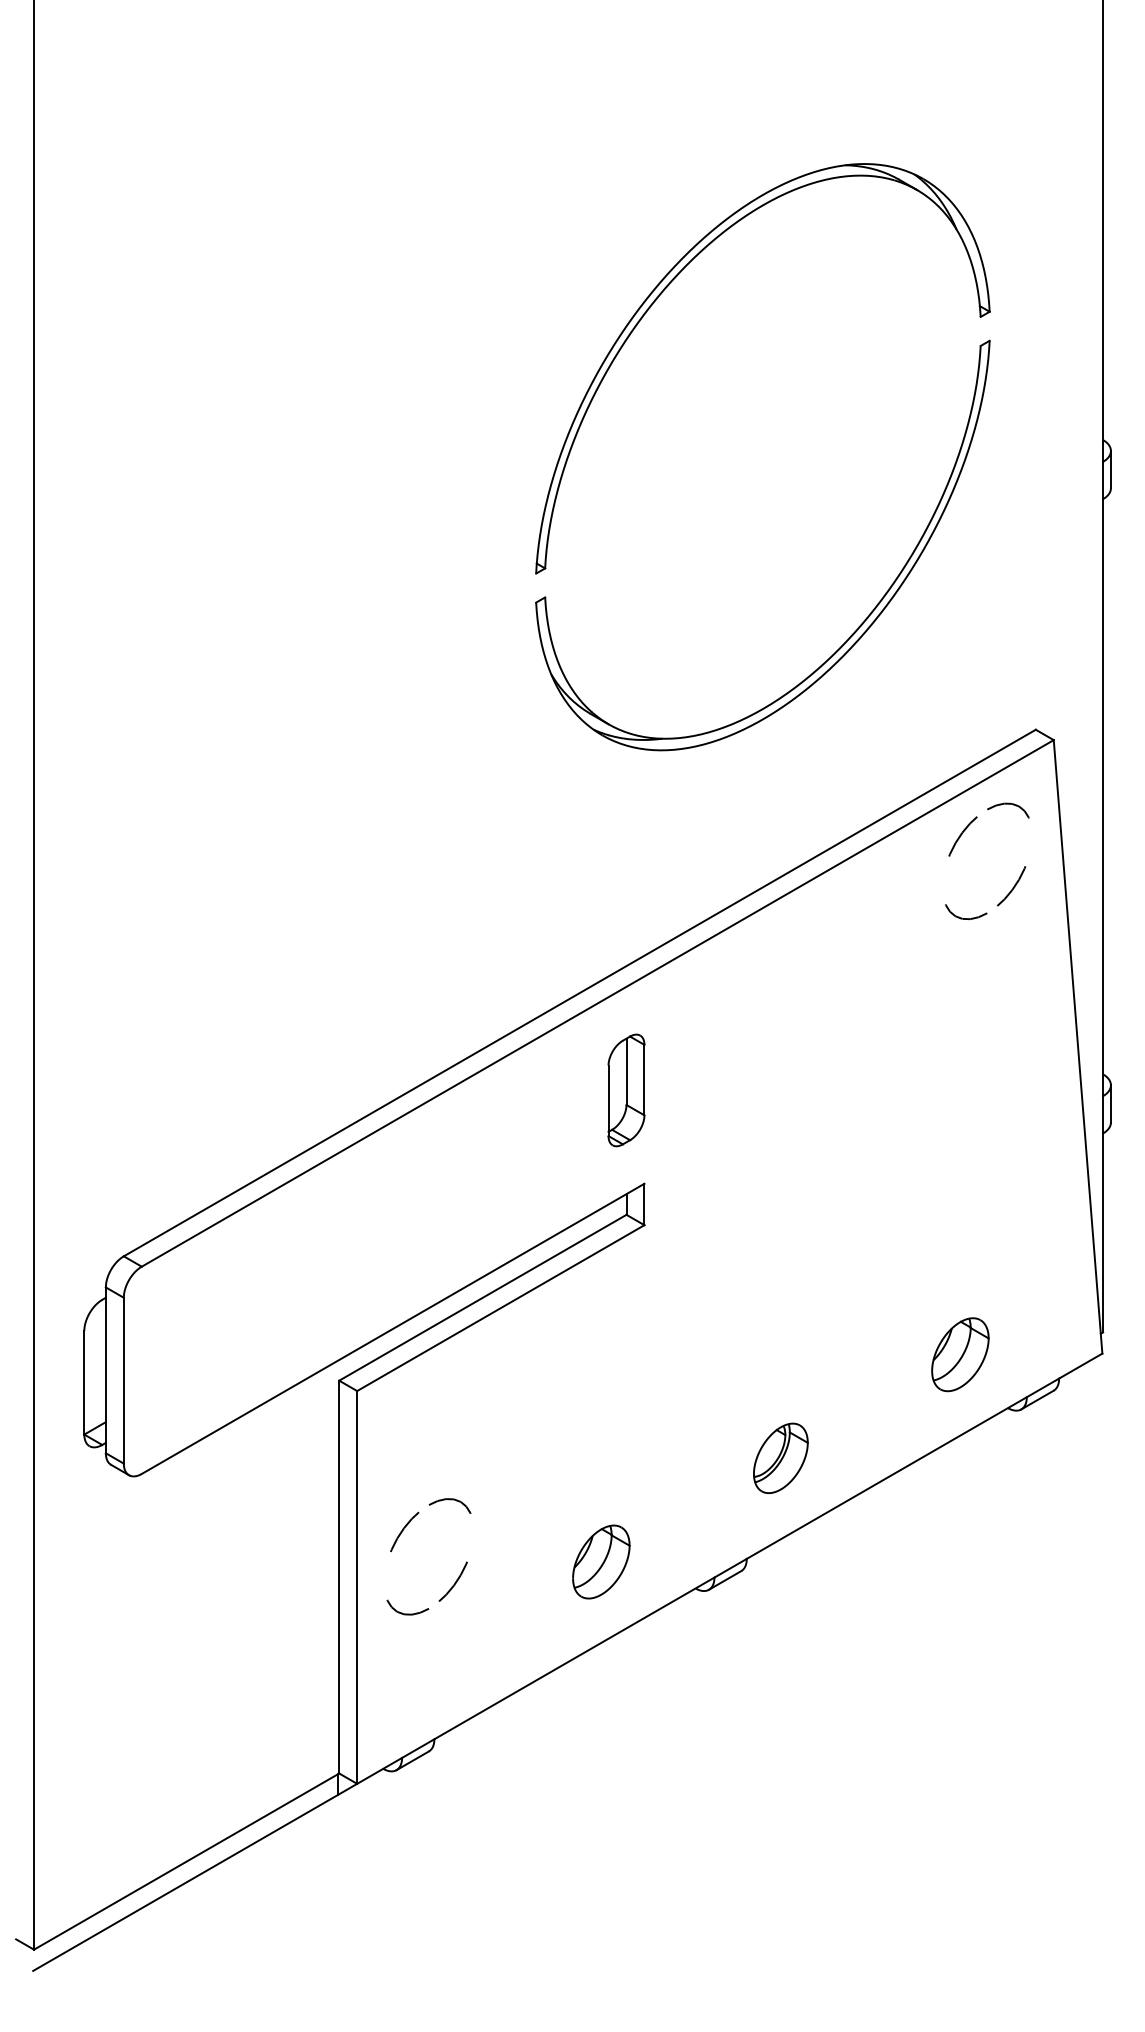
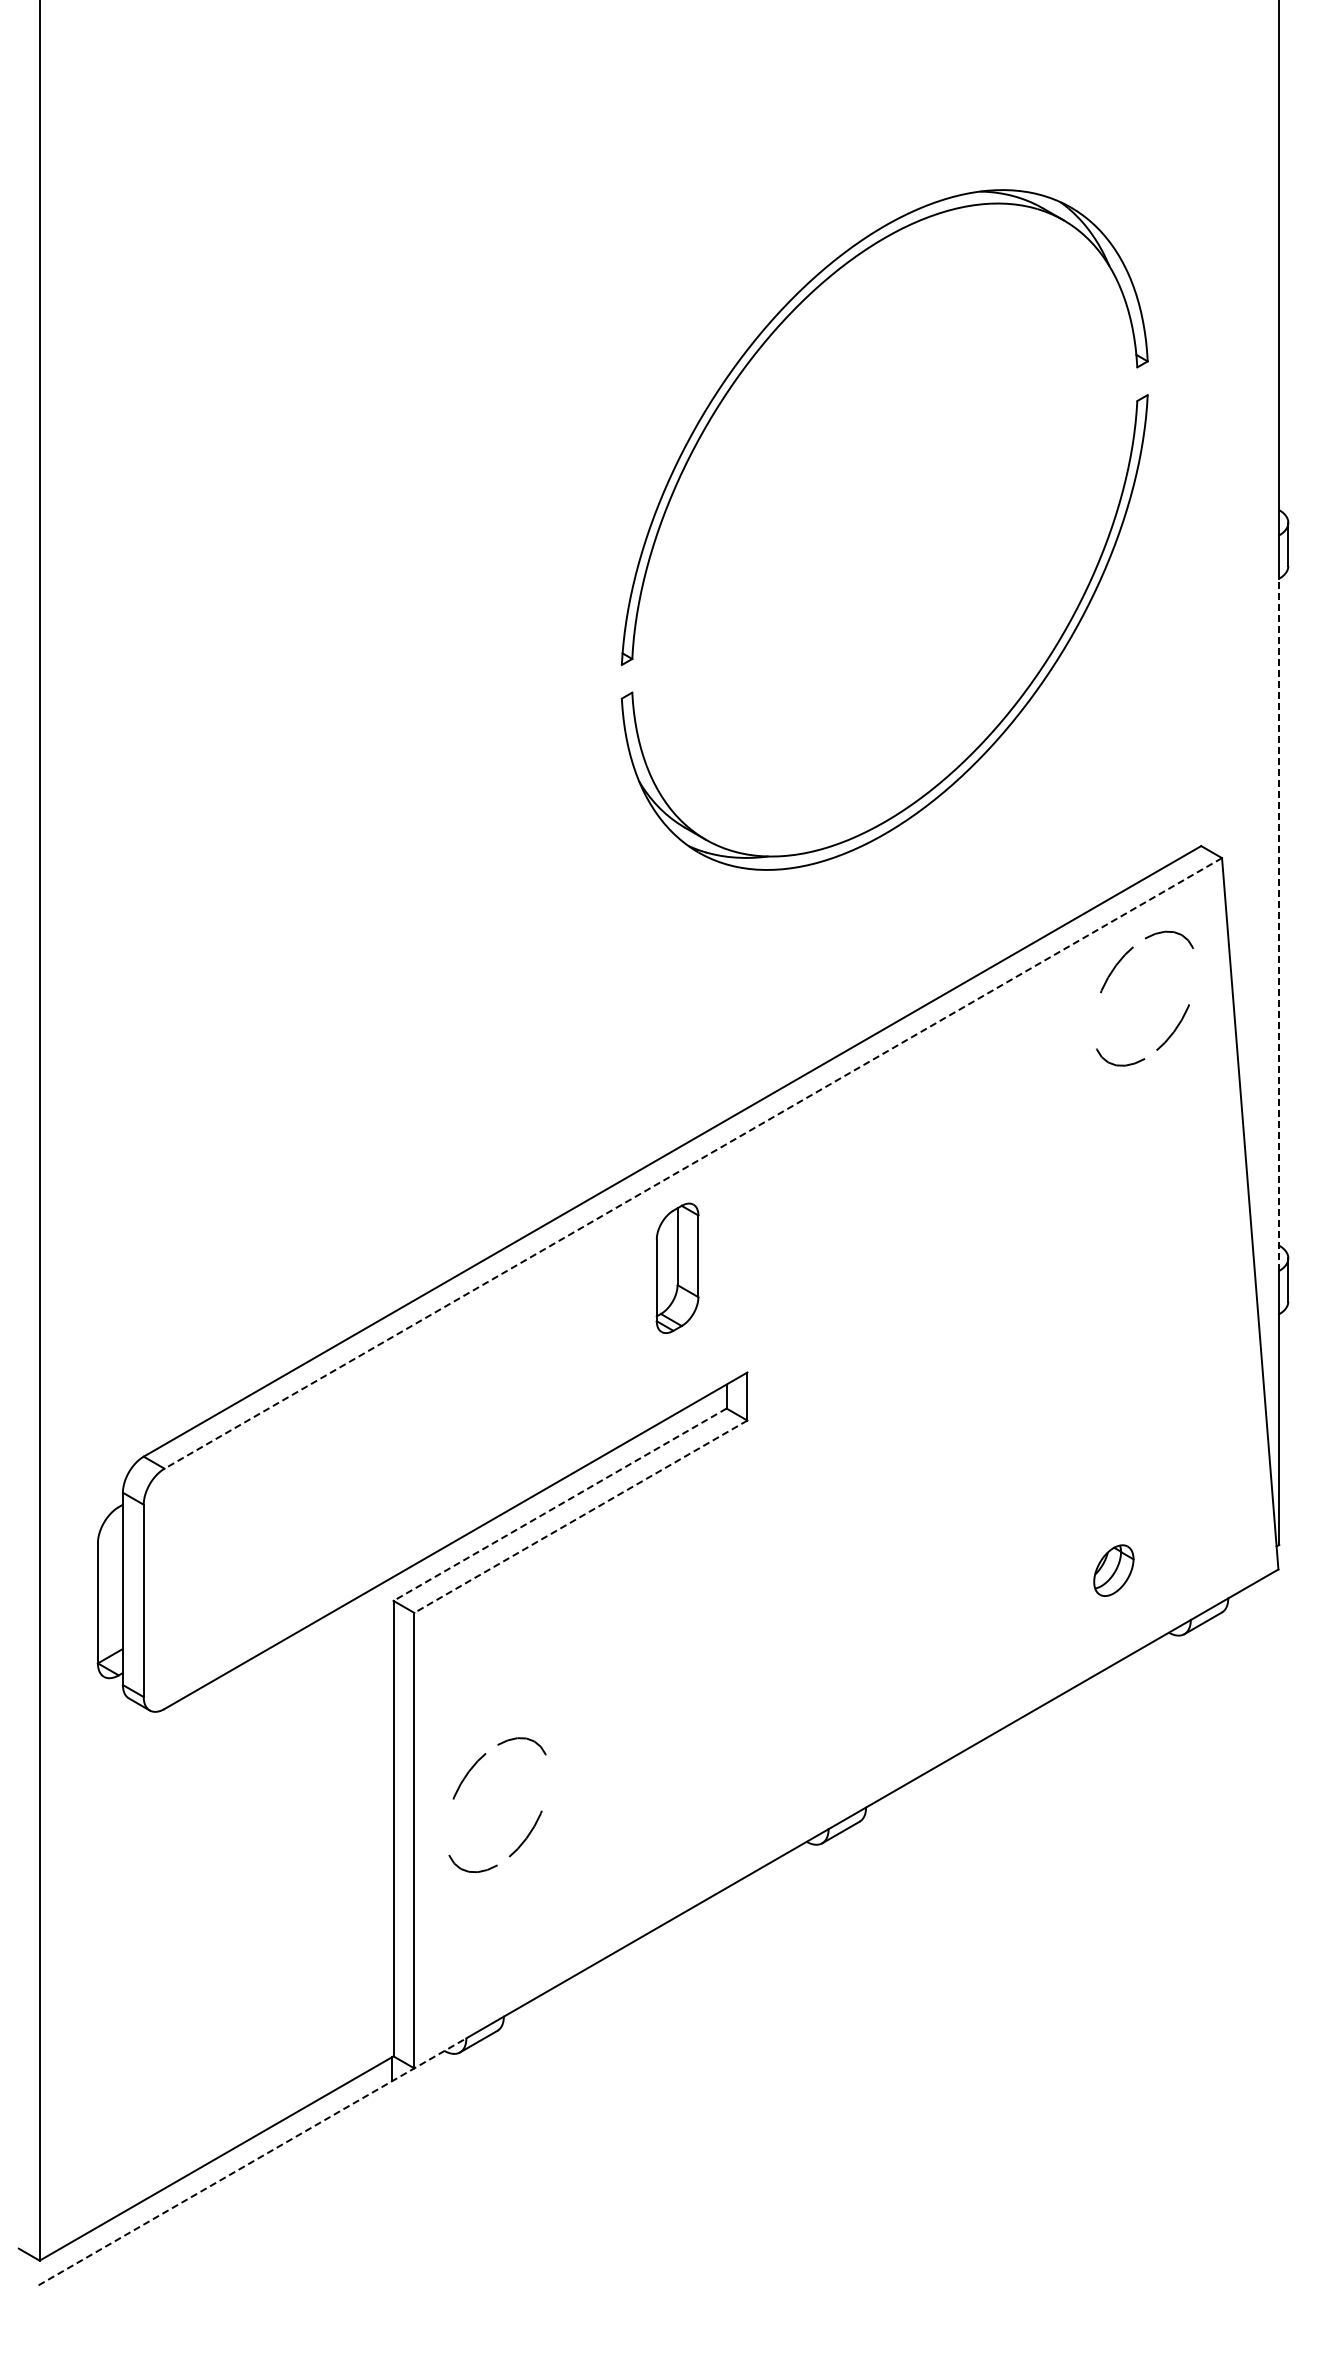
line: (1103, 797) -> (1279, 924), solid -> dashed
line: (597, 1003) -> (693, 1163), solid -> dashed
part: (626, 1089) -> (677, 1267), moved
line: (482, 1297) -> (559, 1504), solid -> dashed
line: (500, 1307) -> (580, 1516), solid -> dashed
part: (960, 1354) -> (1113, 1570), size x0.6
part: (780, 1457) -> (905, 1690), removed
part: (601, 1562) -> (697, 1811), removed
line: (217, 1864) -> (252, 2161), solid -> dashed

